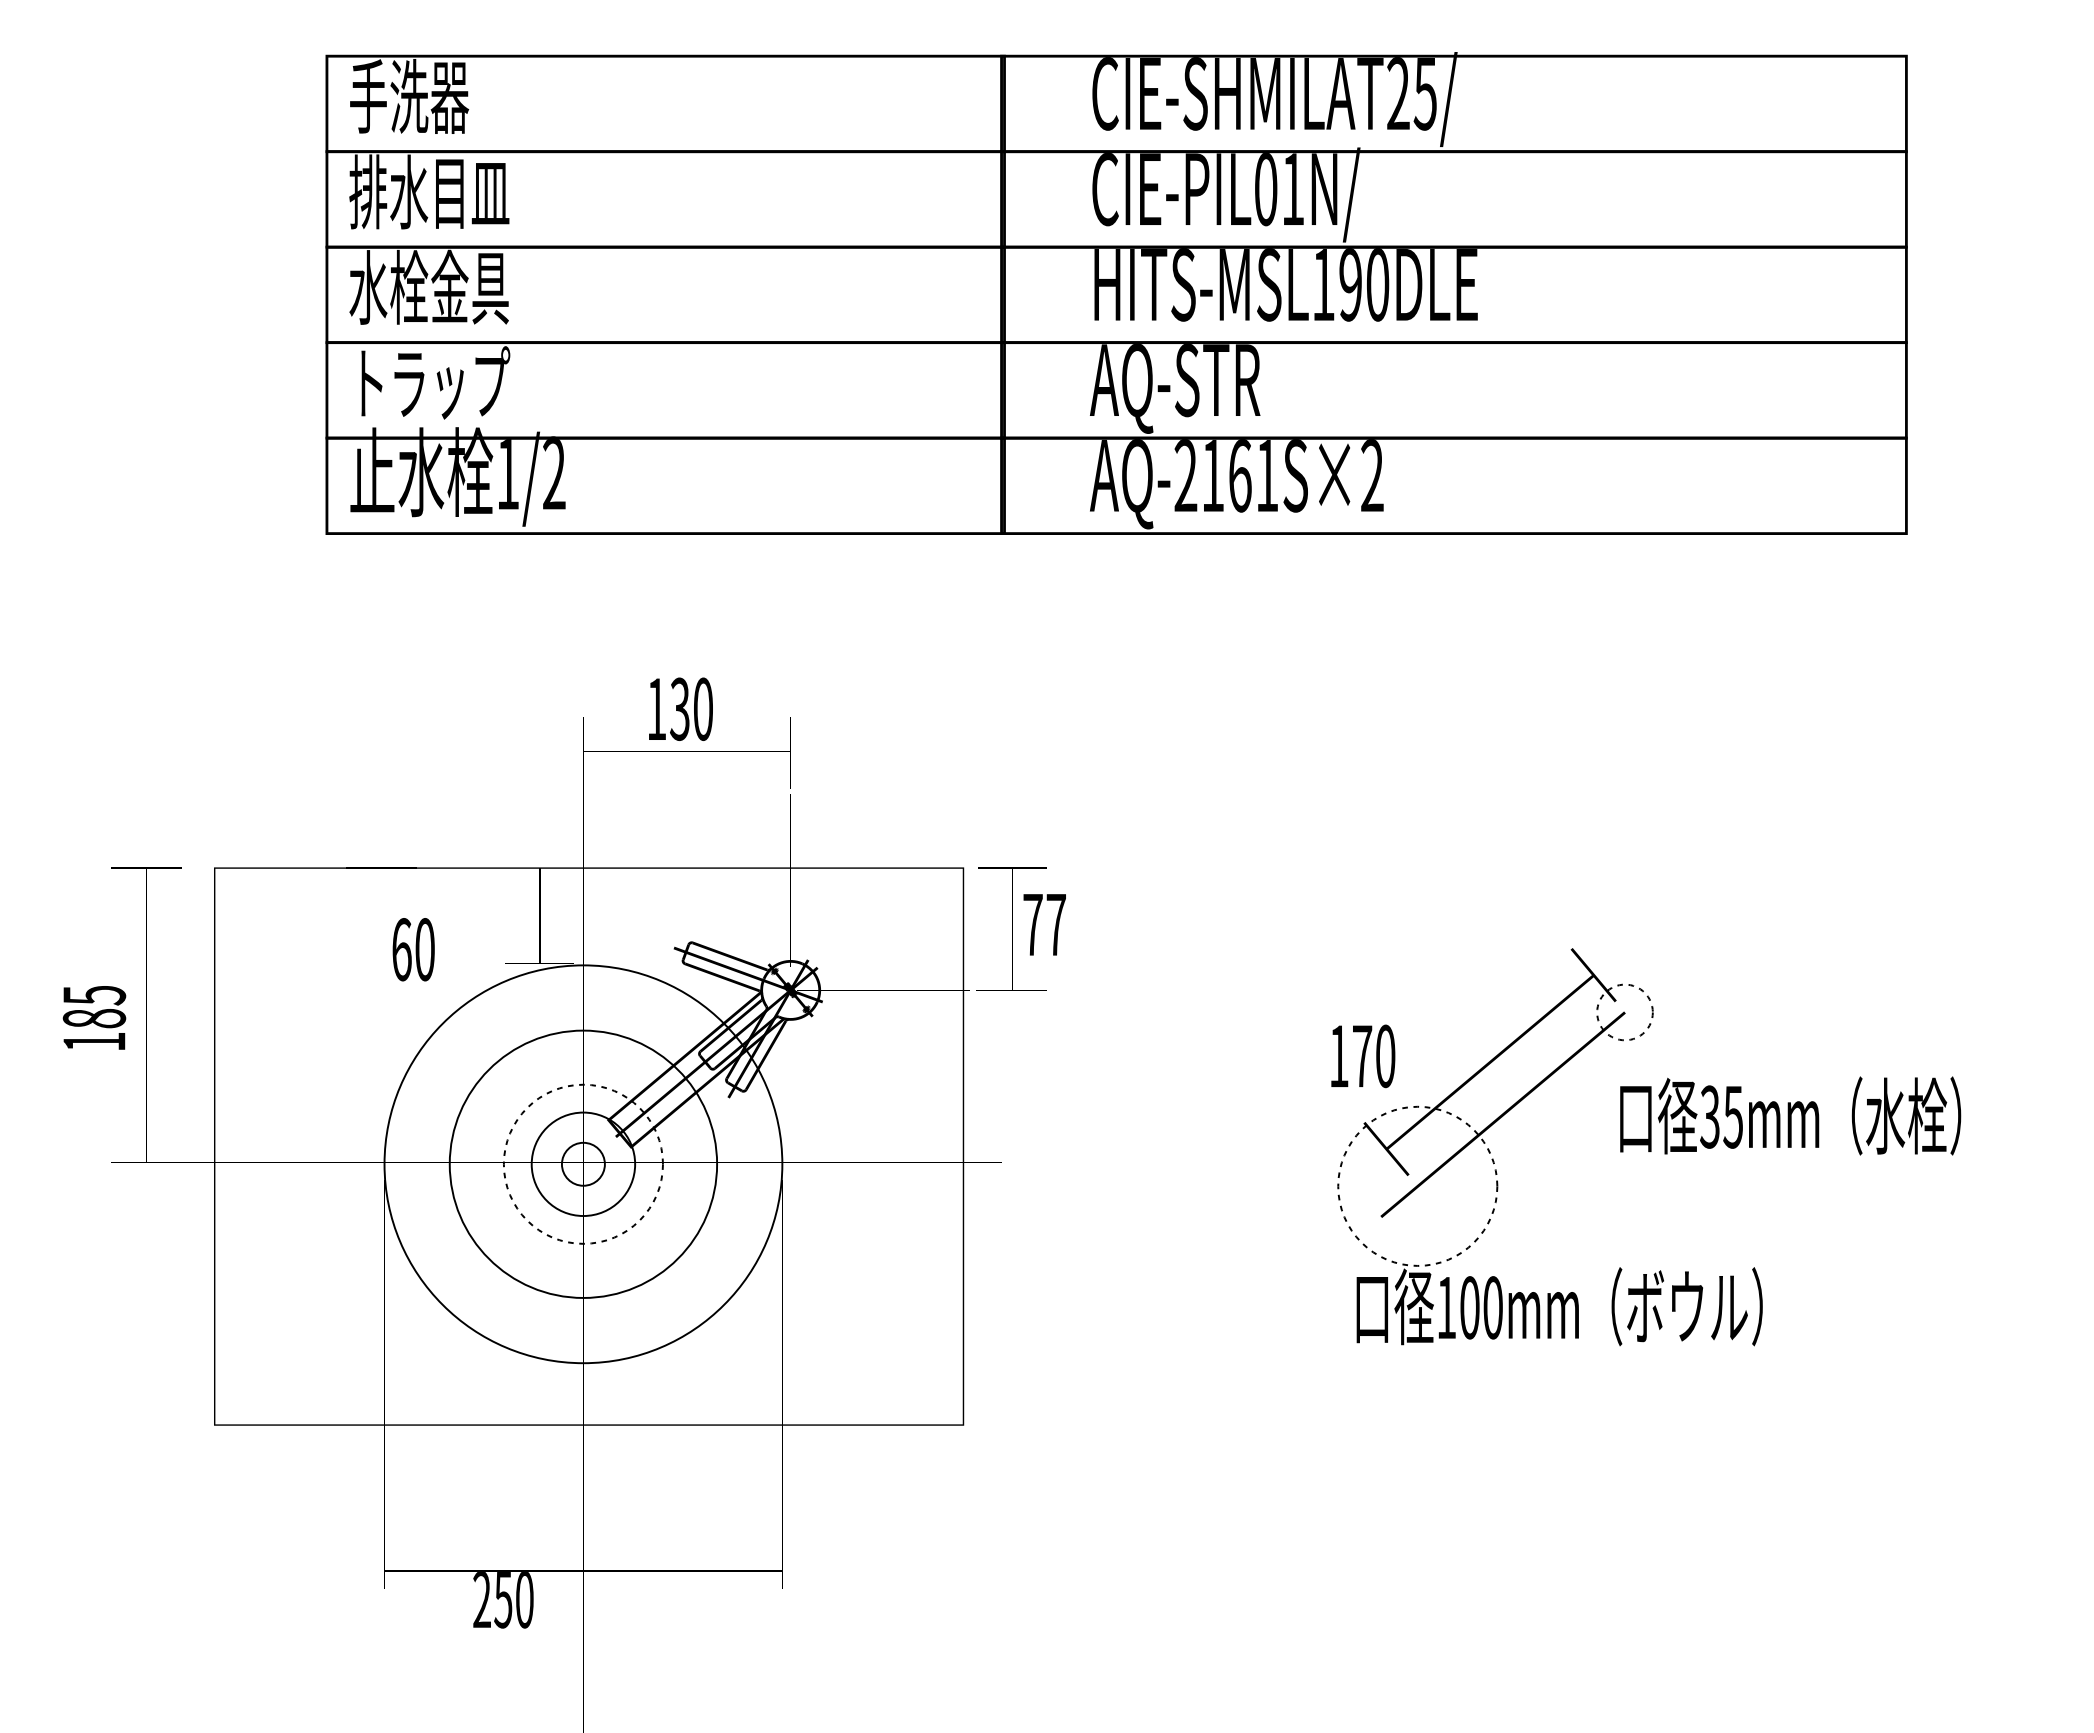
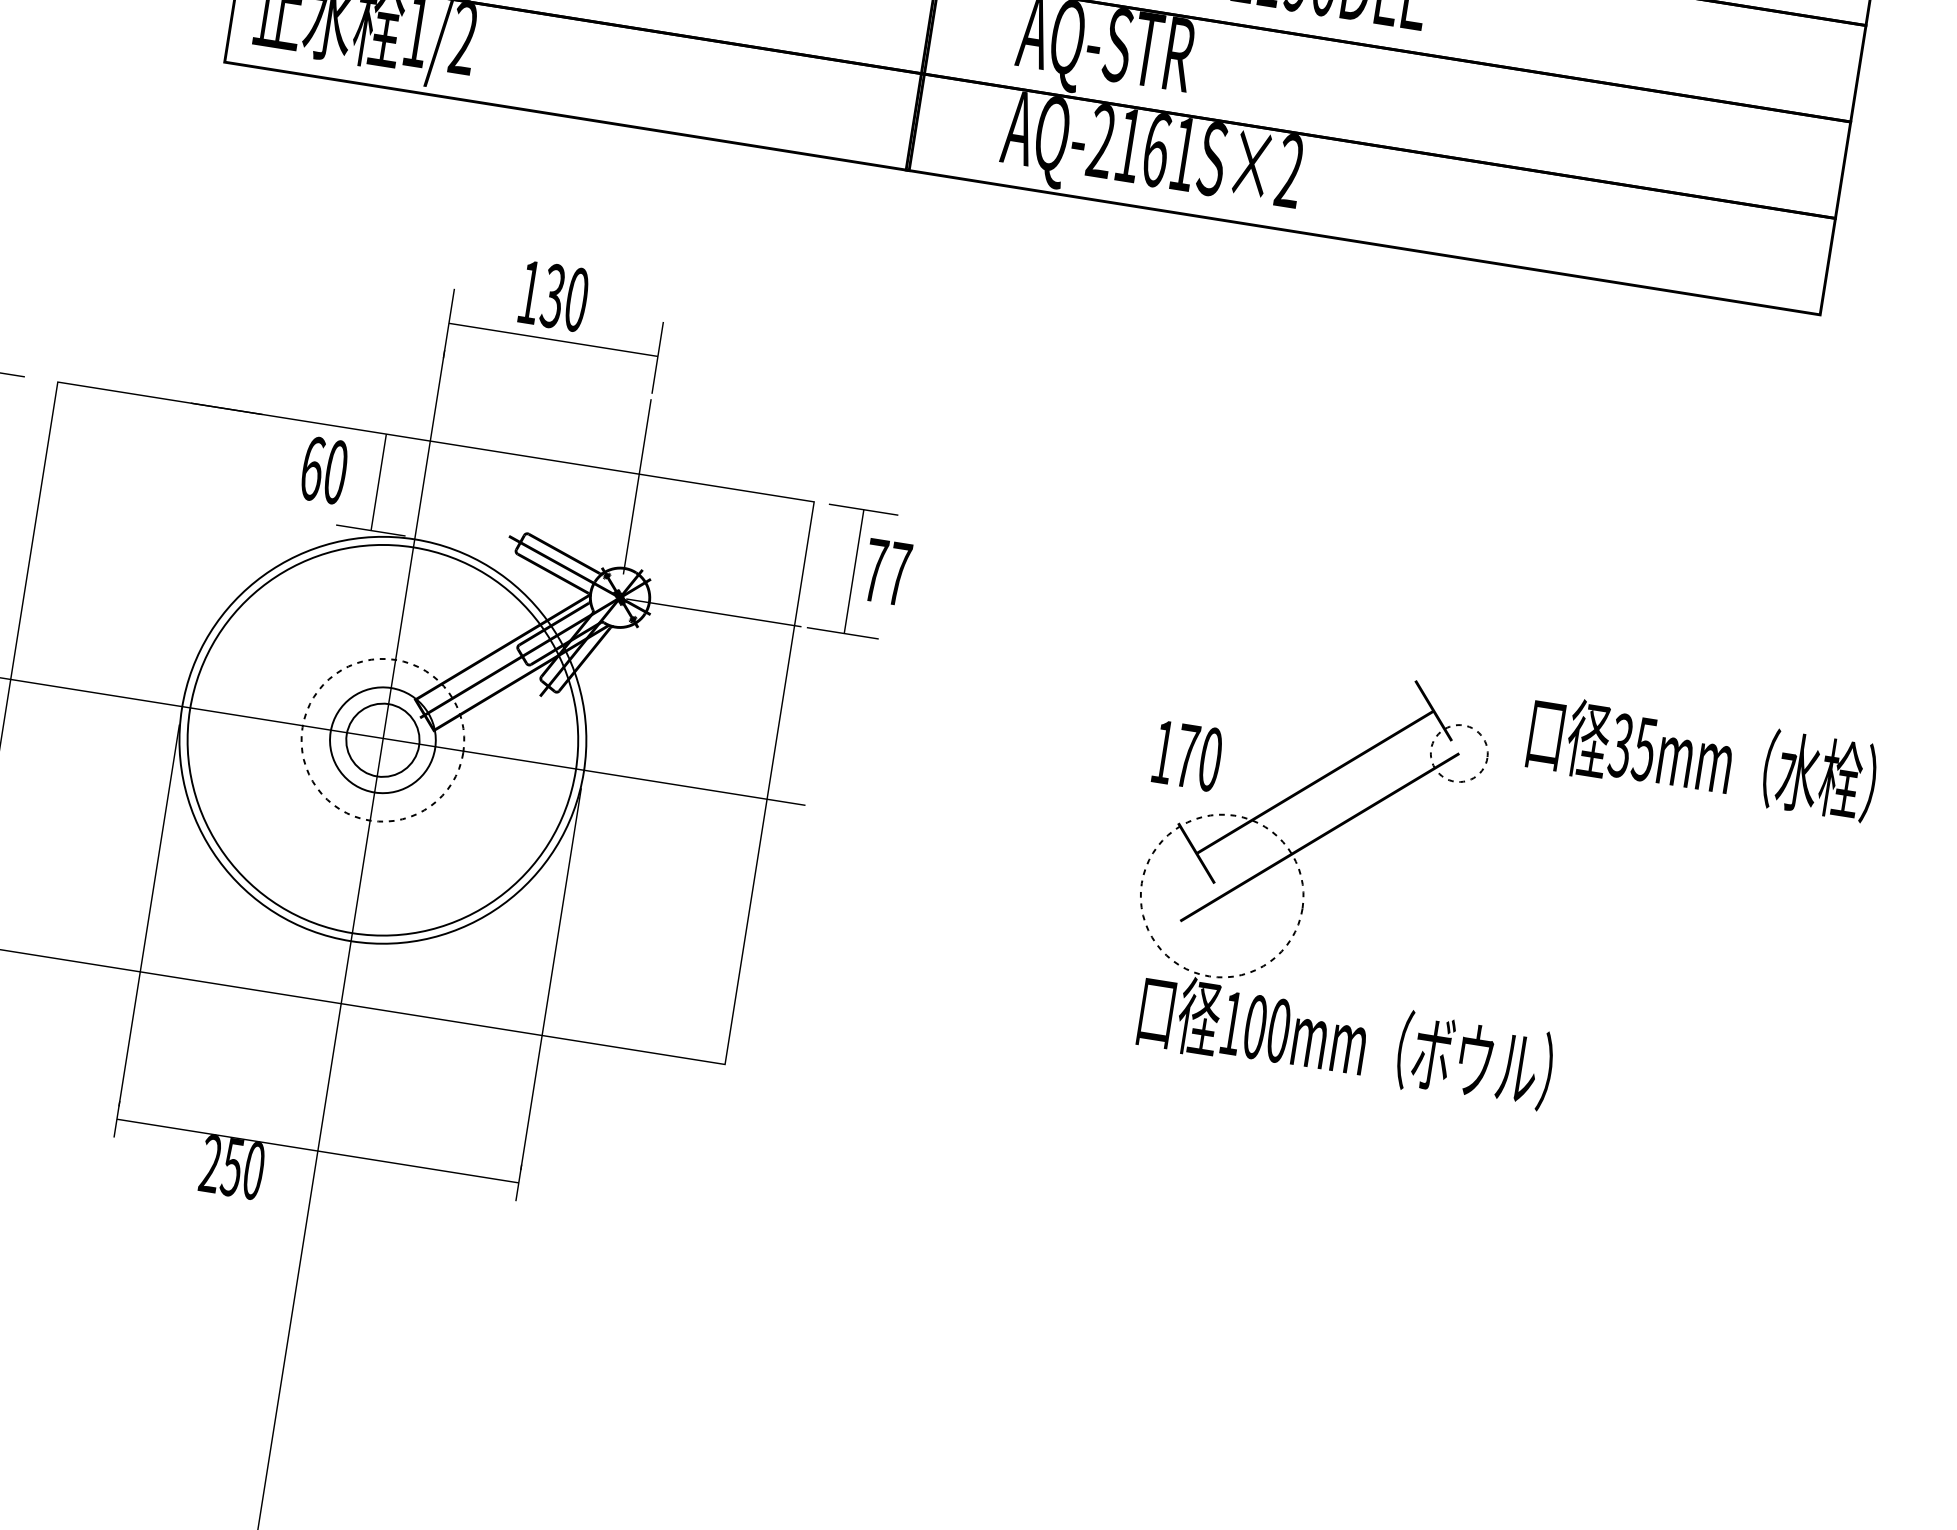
text: (413, 949) -> (324, 470), moved
text: (1790, 1115) -> (1702, 756), moved
circle: (583, 1164) -> (382, 740), size x1.43
circle: (583, 1164) -> (382, 740), size x1.67

